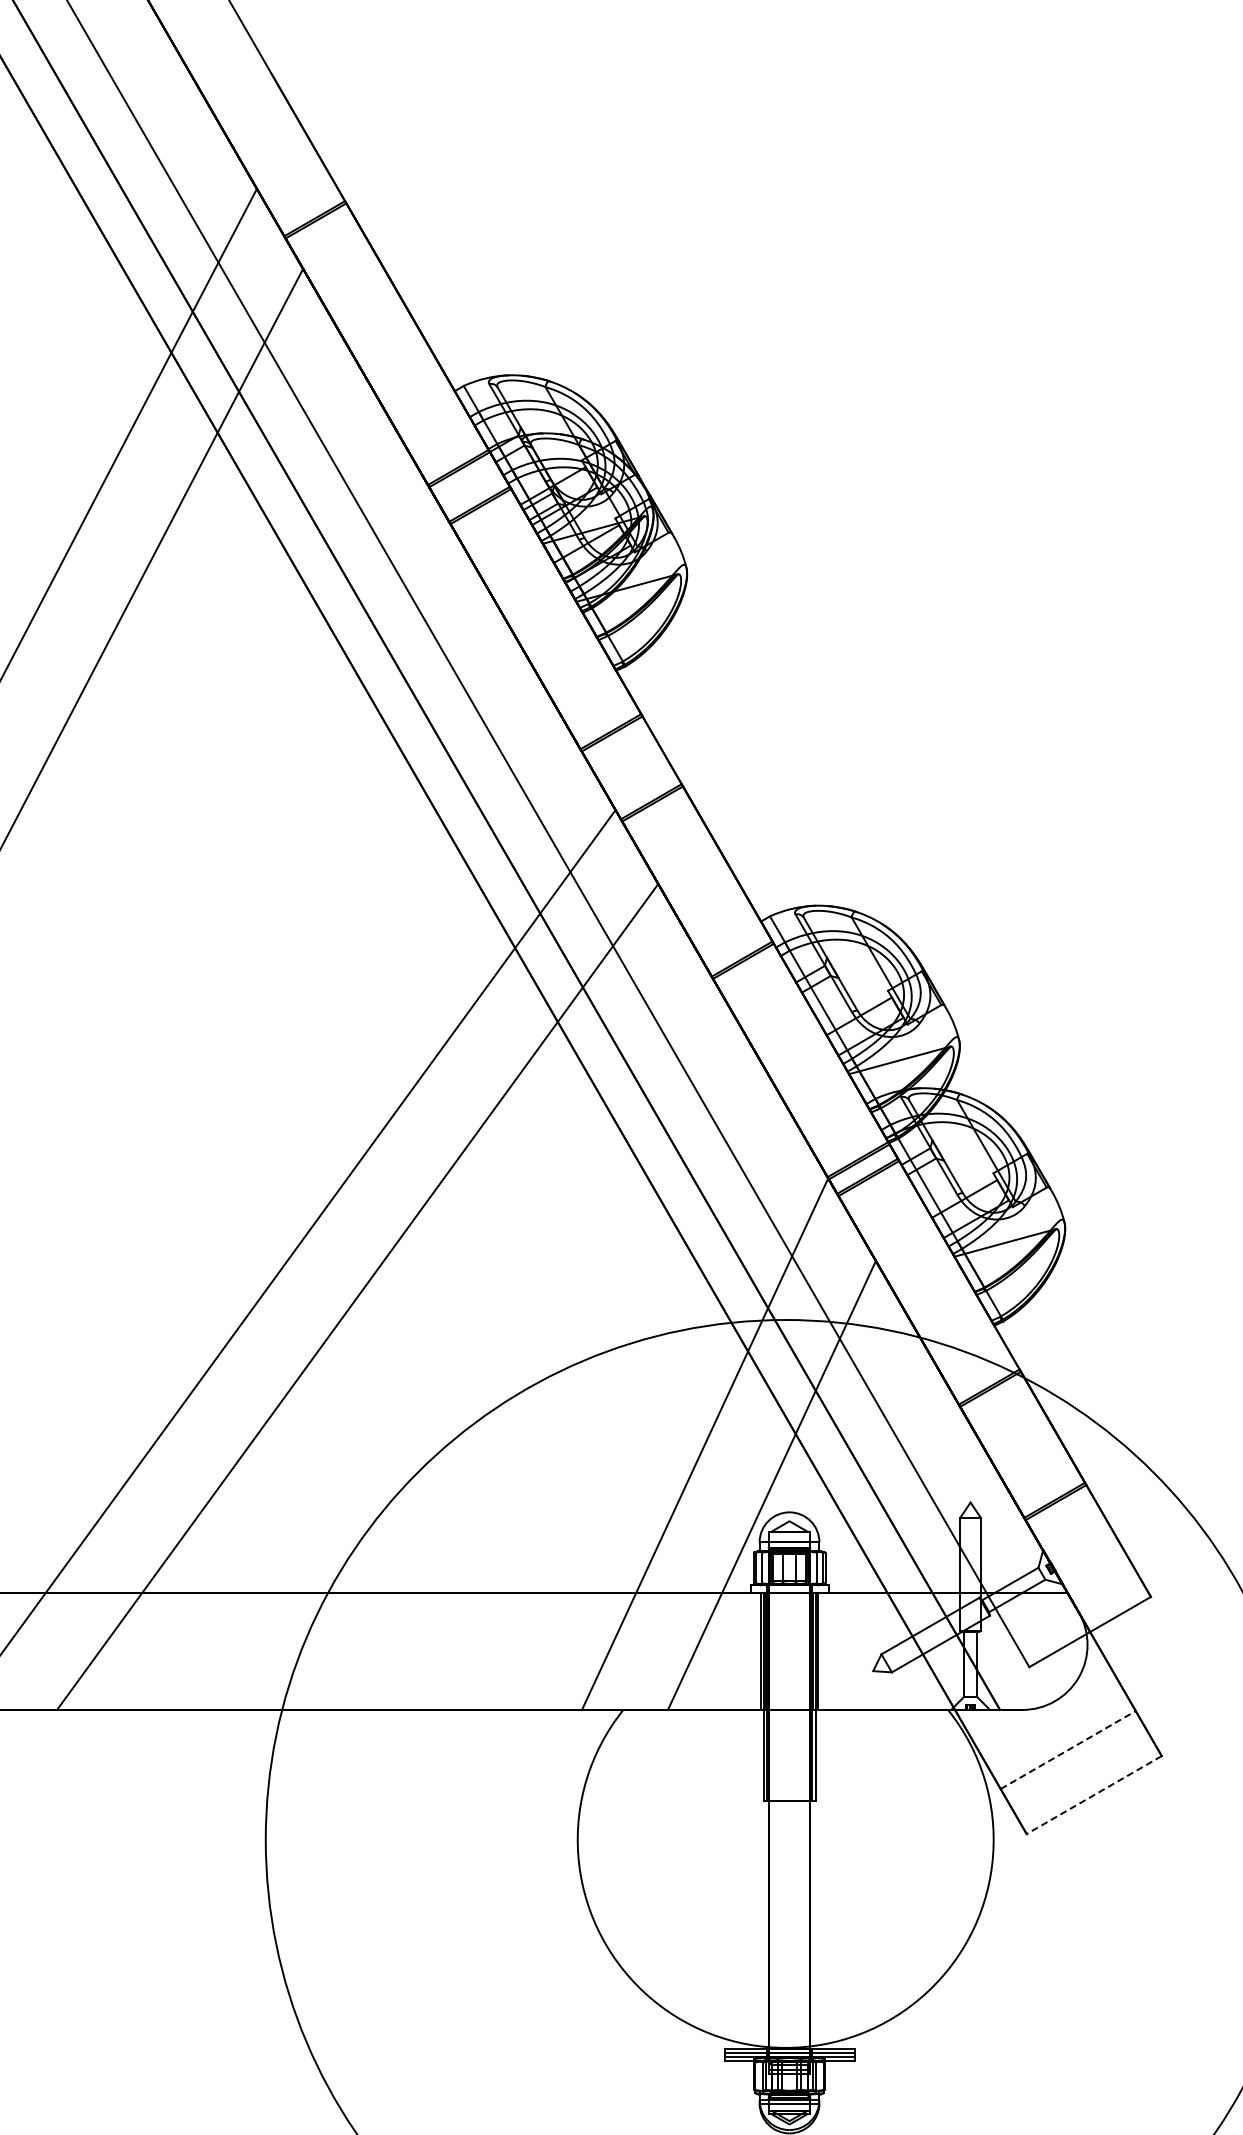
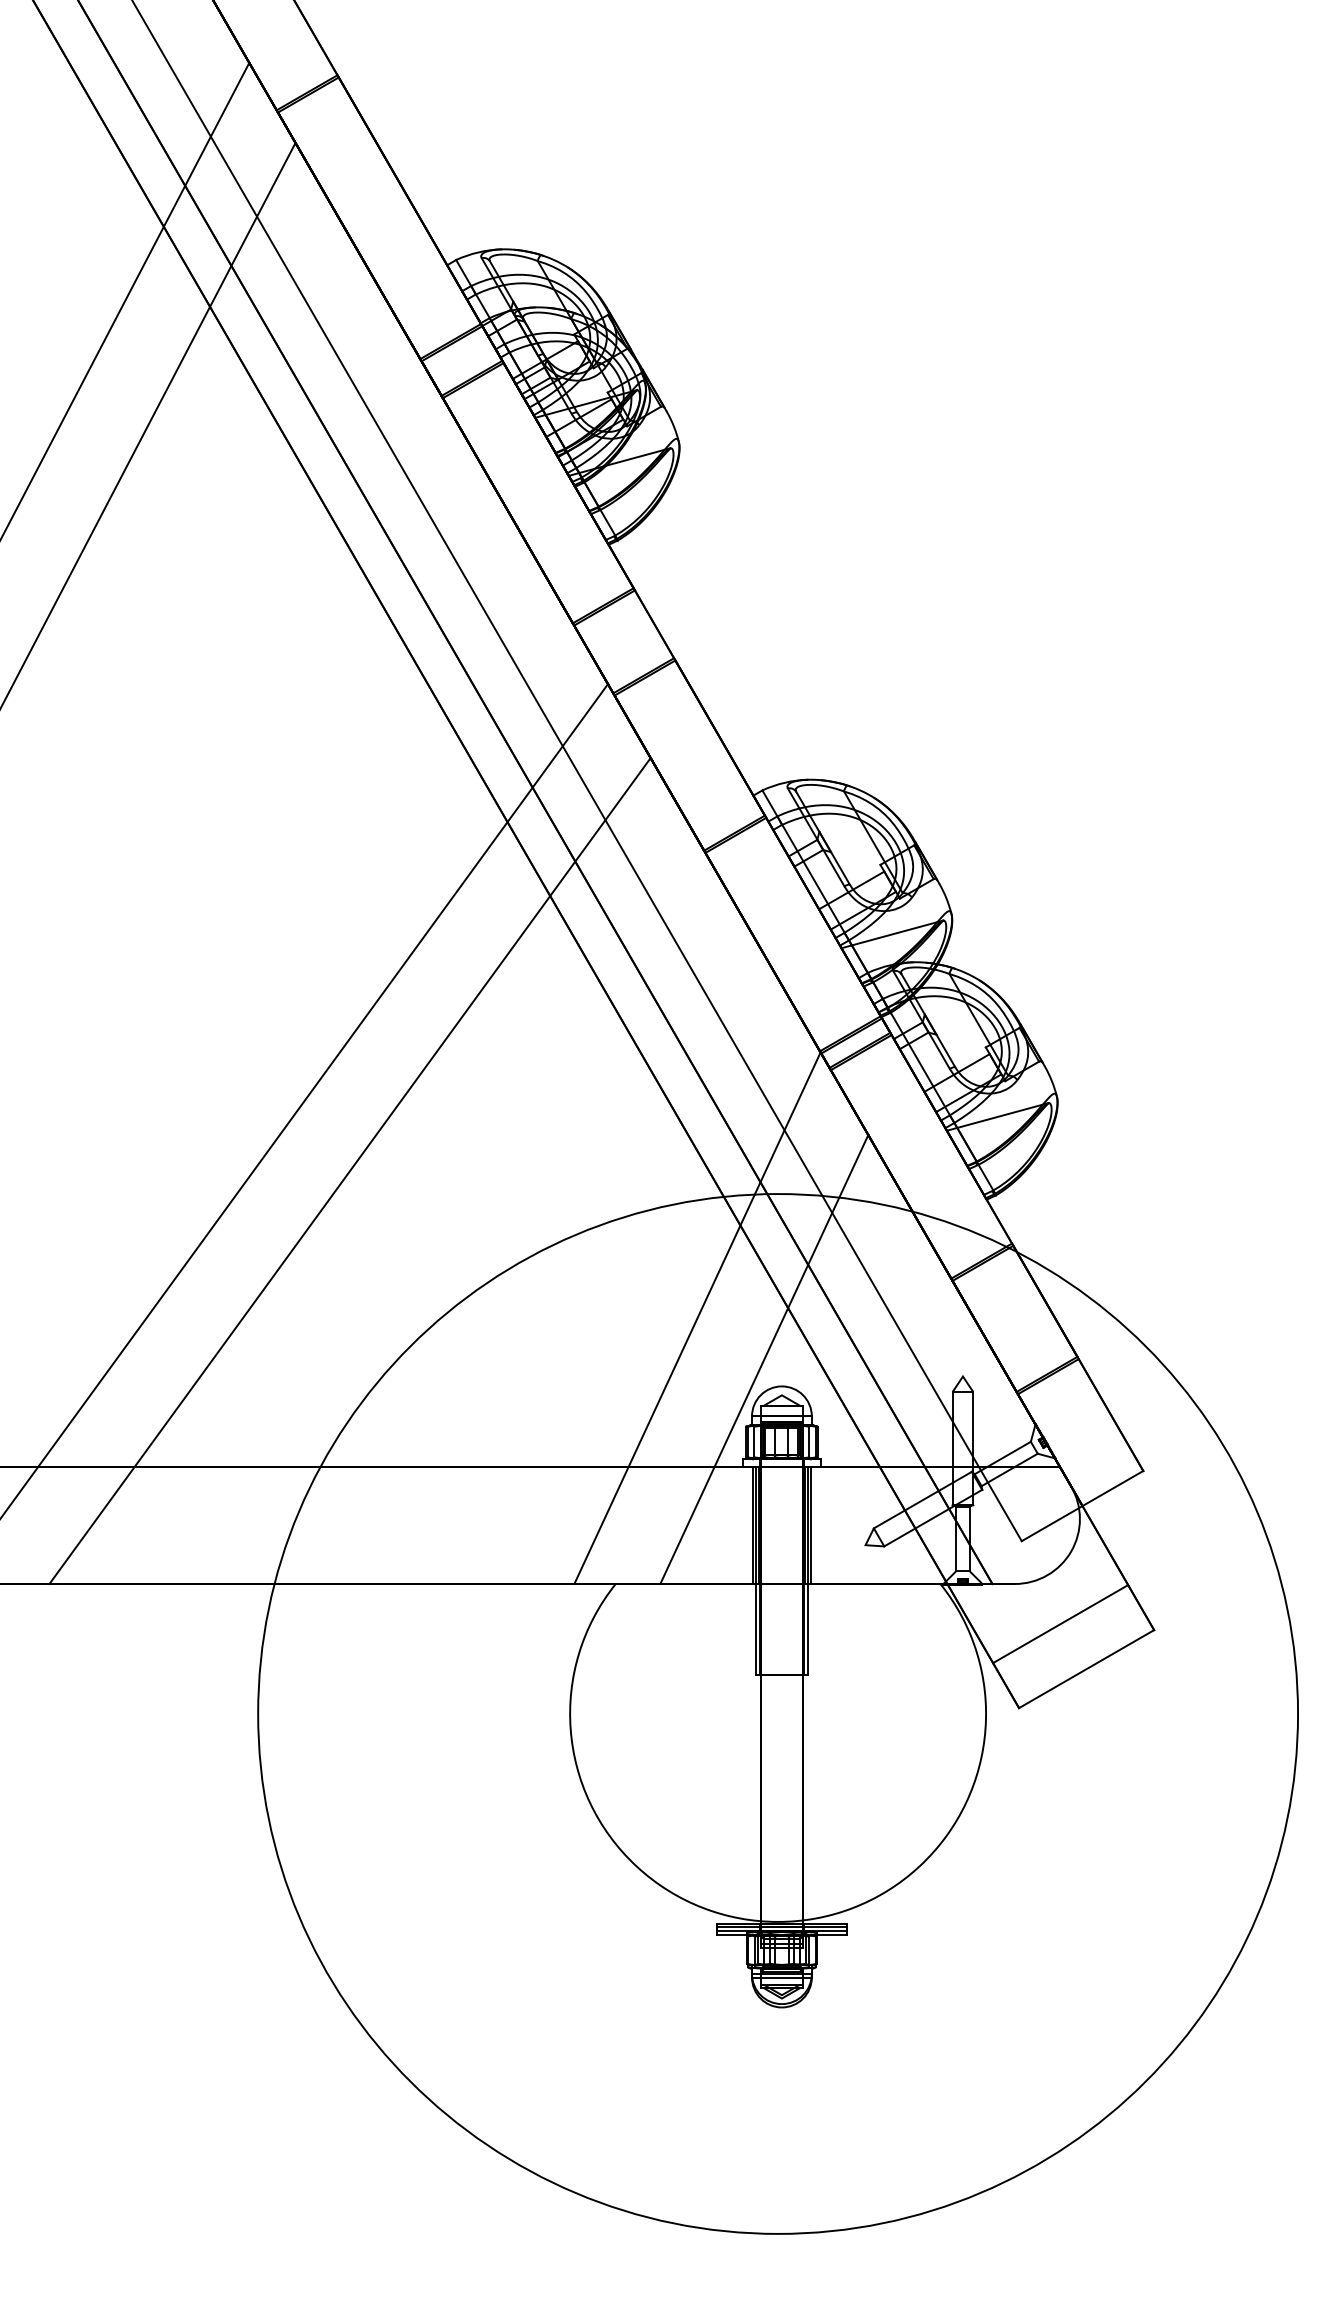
line: (1068, 1750) -> (1060, 1624), dashed -> solid
line: (1094, 1795) -> (1086, 1669), dashed -> solid

